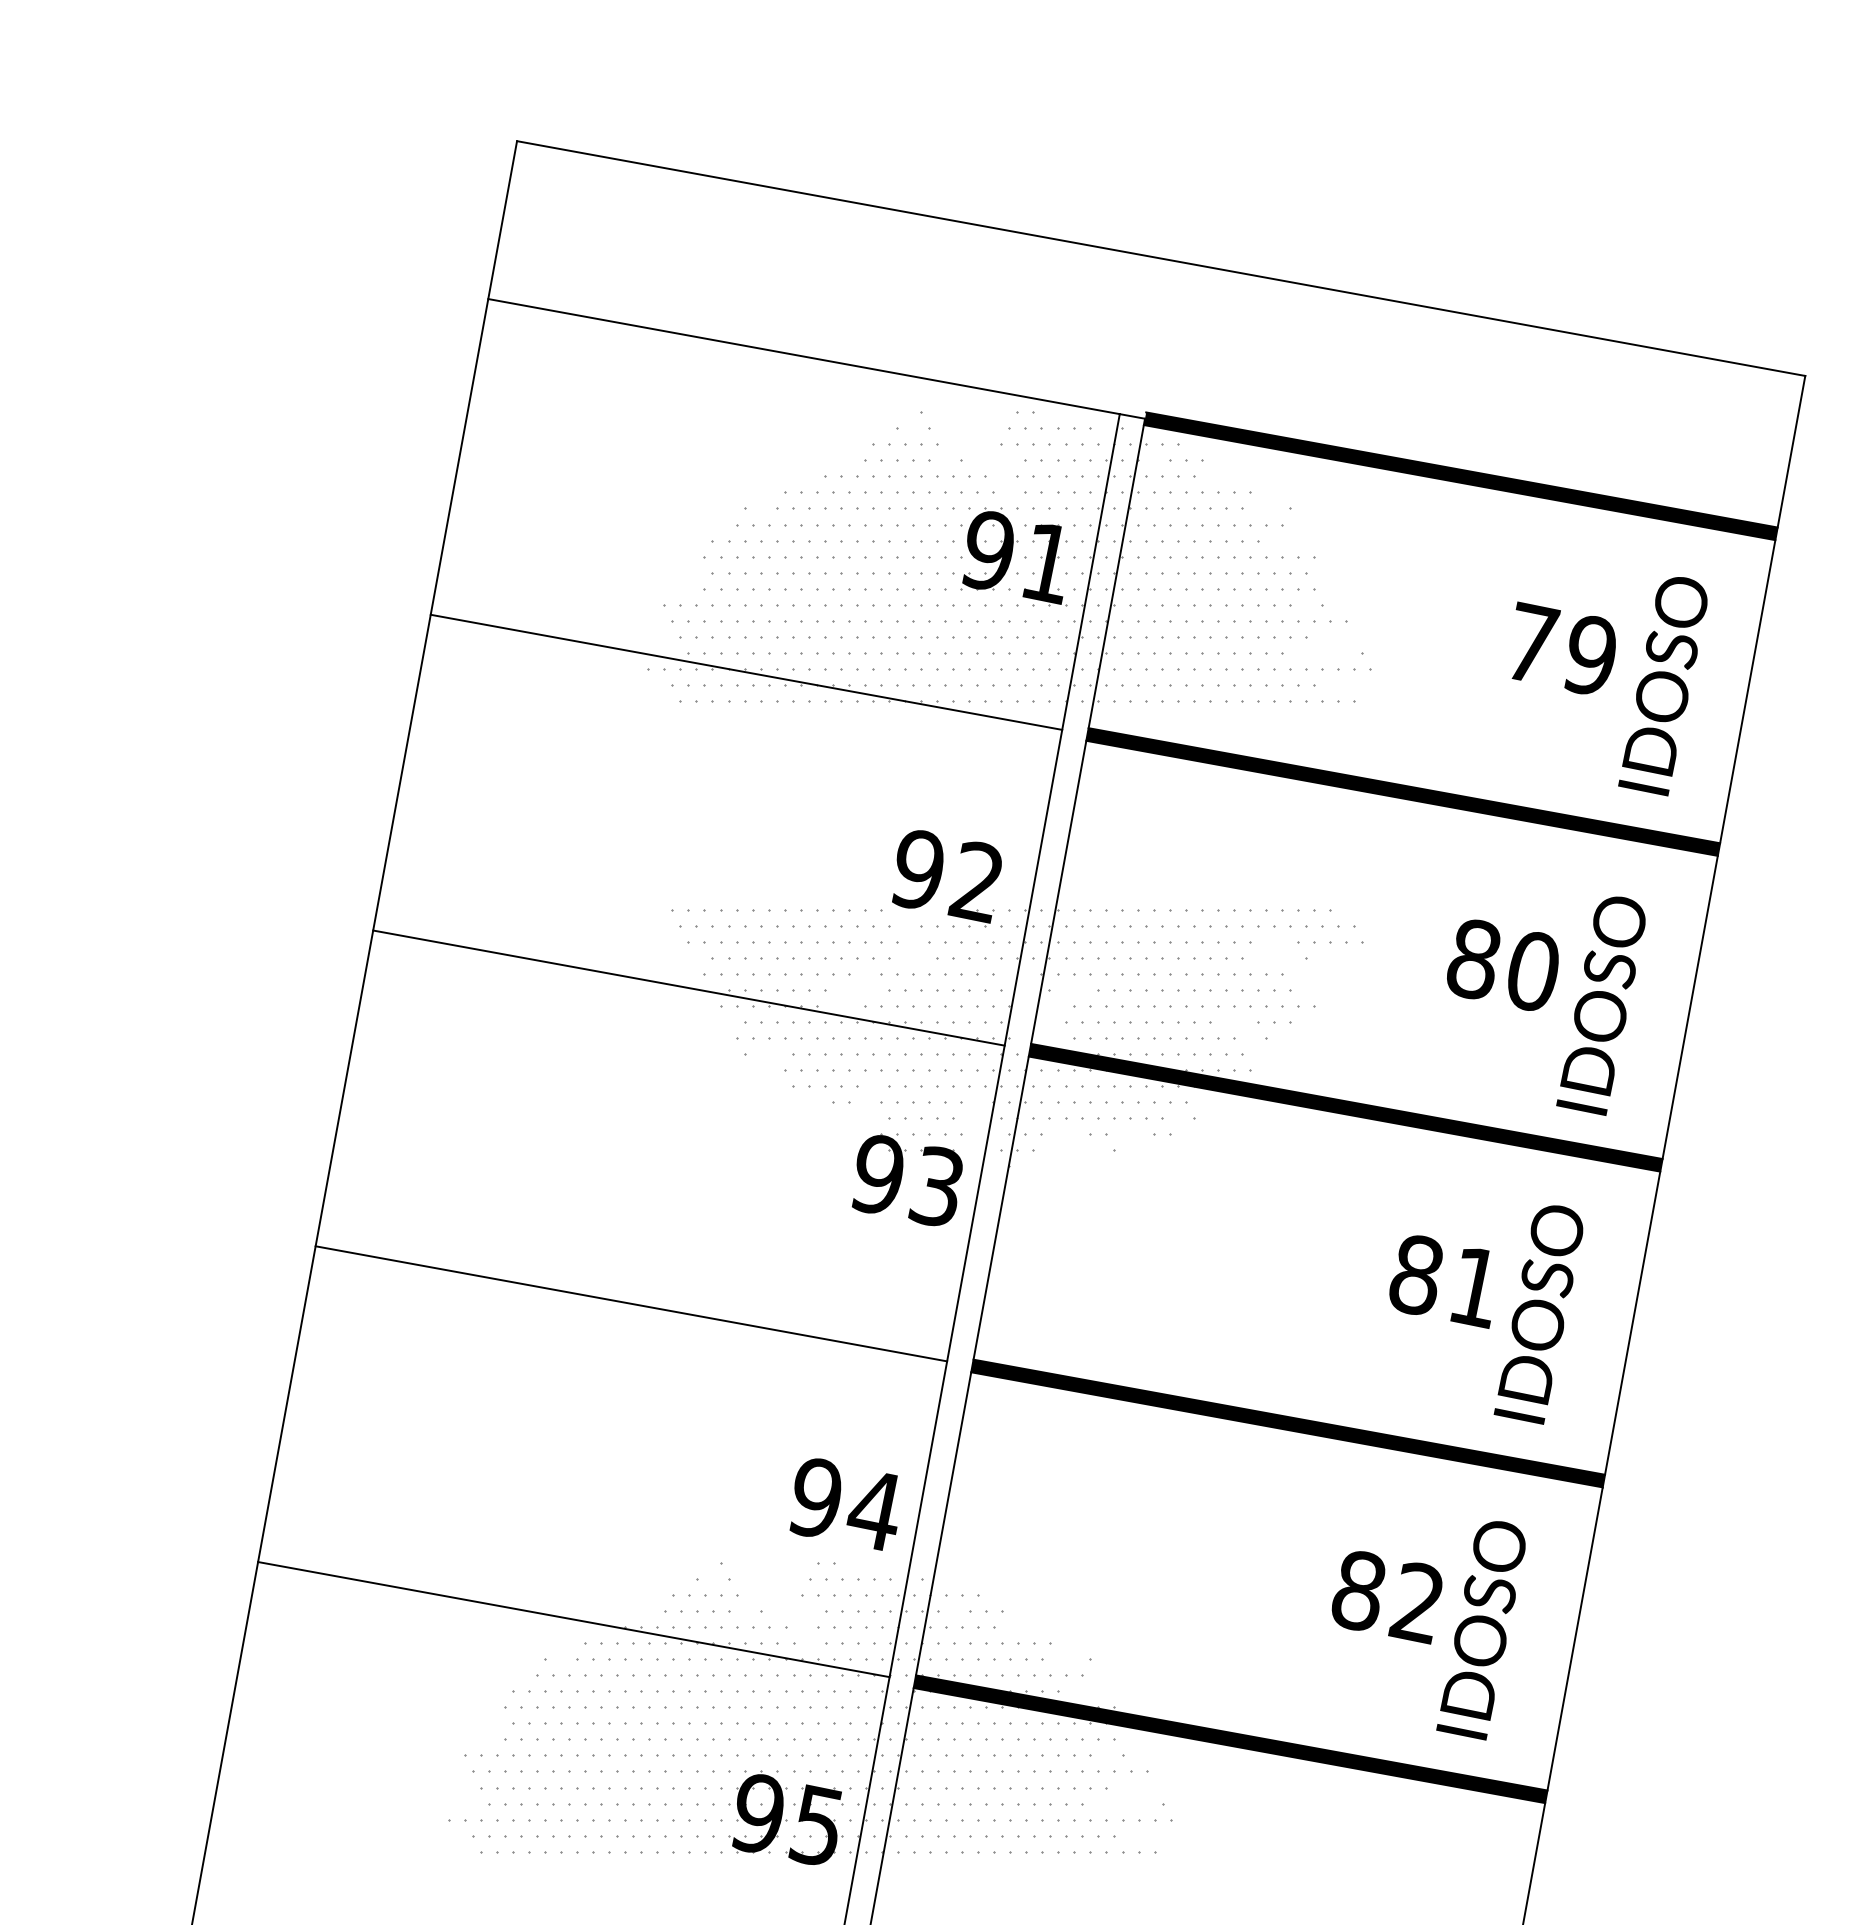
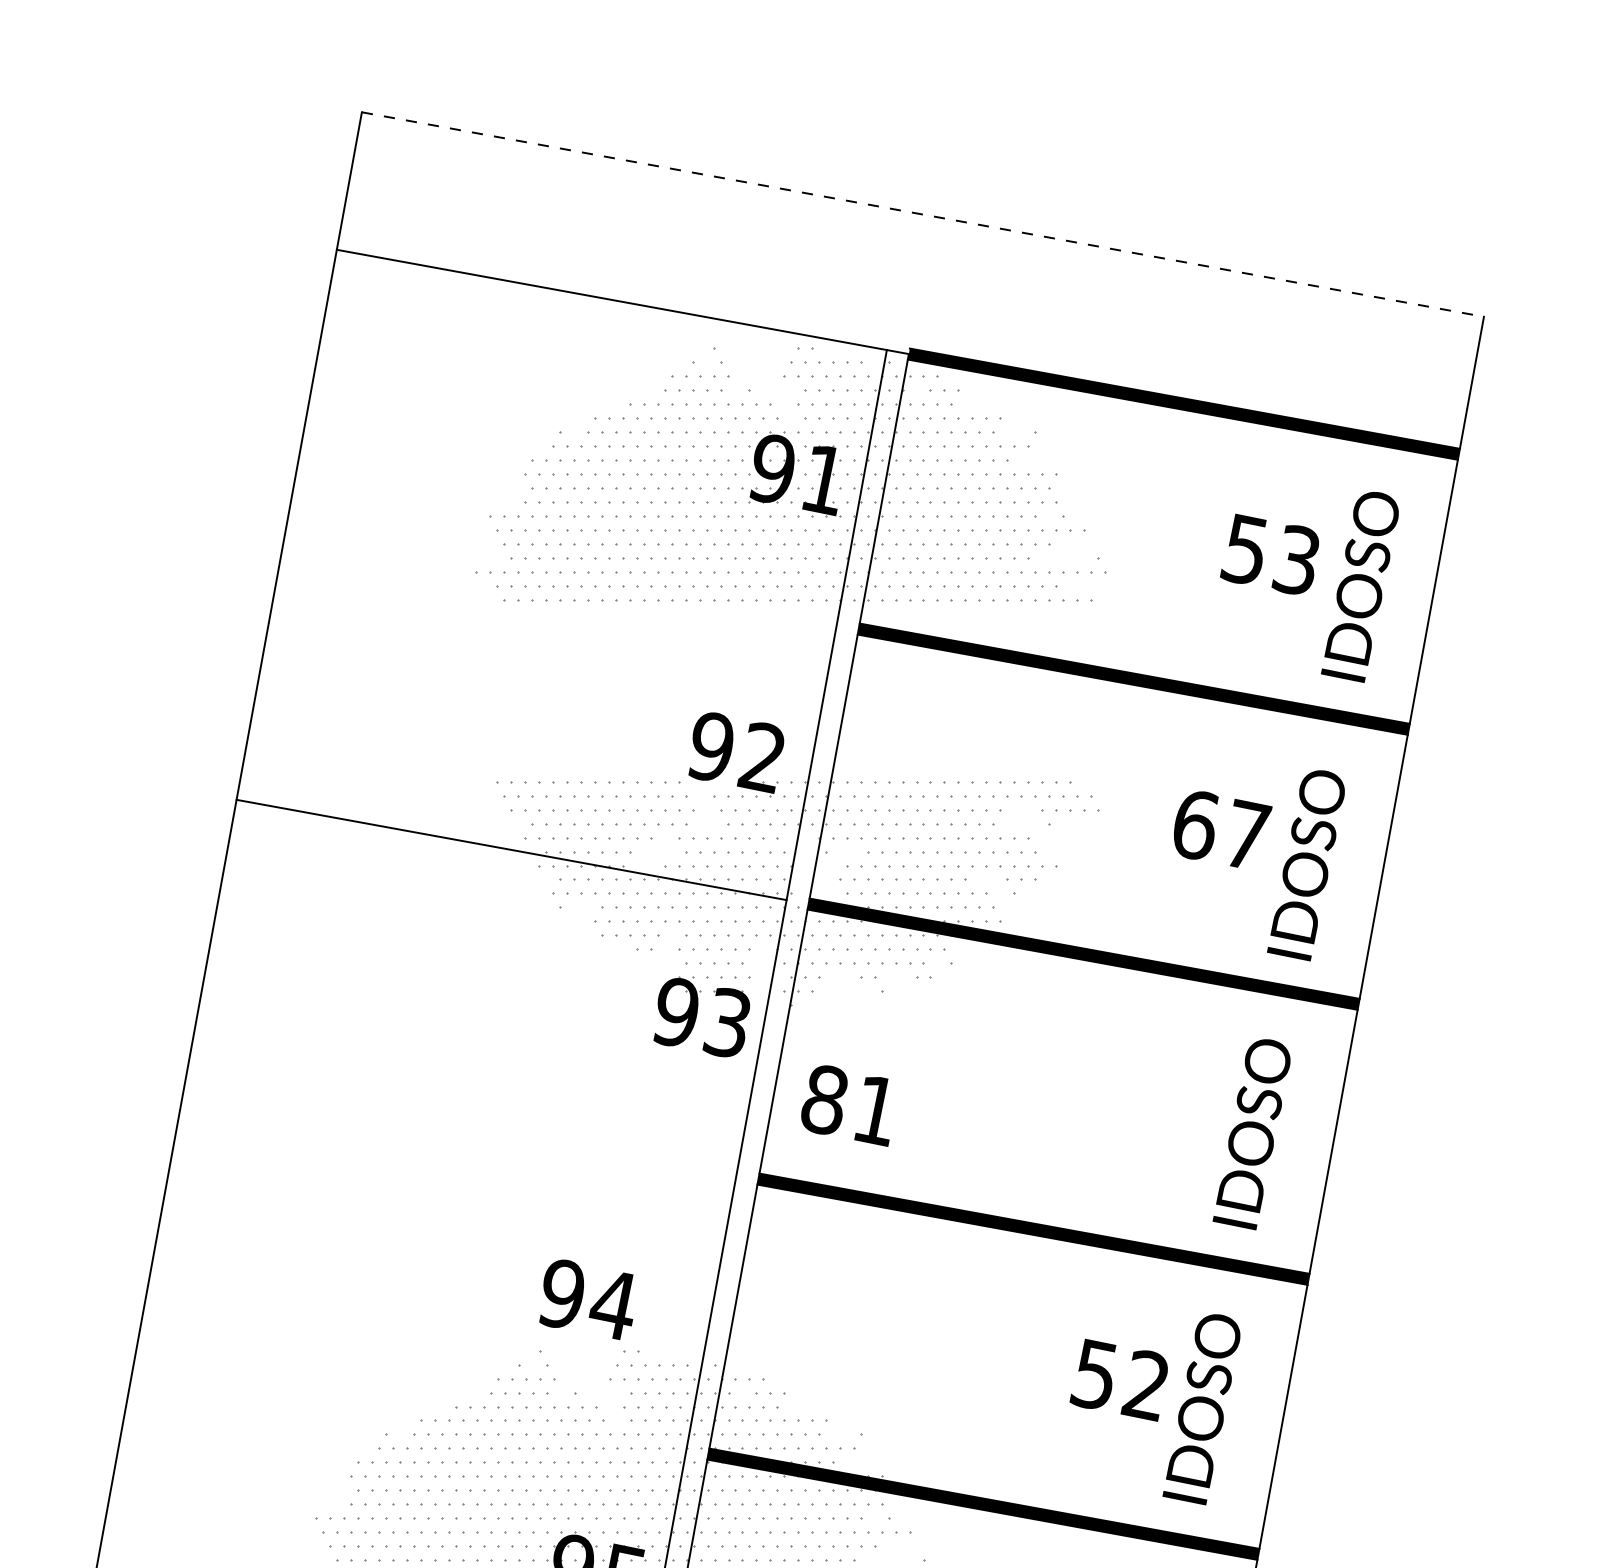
line: (1161, 258) -> (923, 214), solid -> dashed
text: (1558, 647) -> (1268, 553), 79 -> 53
line: (746, 671) -> (561, 574), removed
text: (1504, 964) -> (1221, 829), 80 -> 67
text: (1439, 1281) -> (844, 1105), moved
line: (631, 1303) -> (461, 1124), removed
text: (843, 1504) -> (586, 1299), moved
text: (1357, 1589) -> (1093, 1373), 82 -> 52
line: (573, 1619) -> (411, 1399), removed

